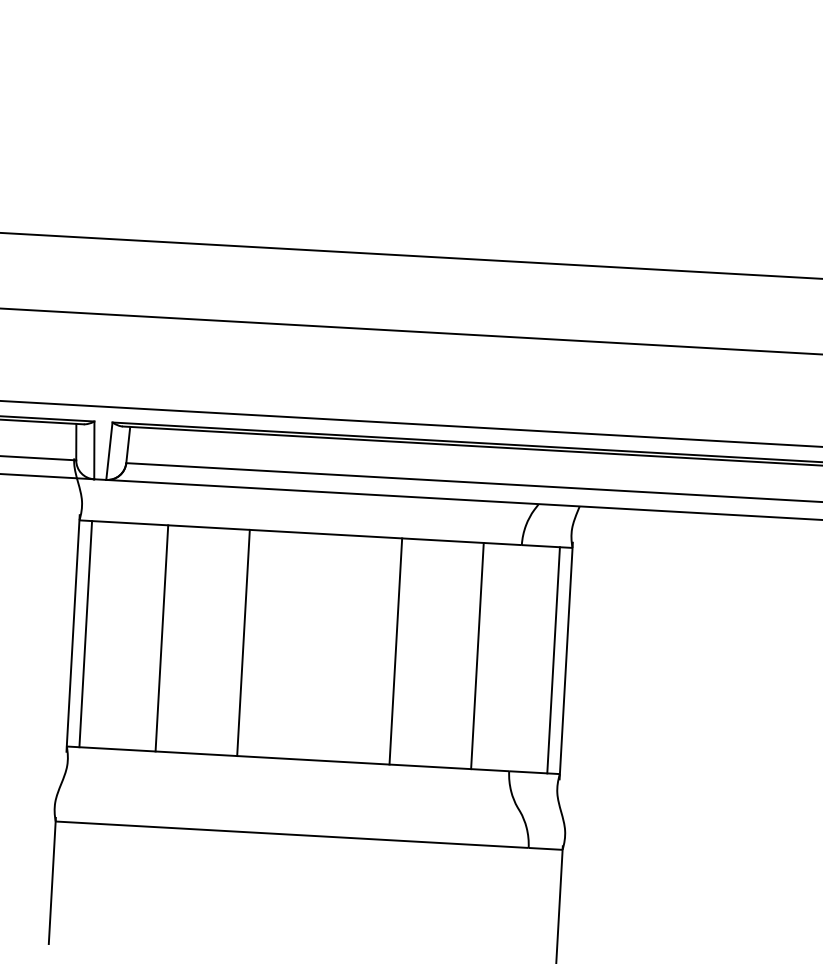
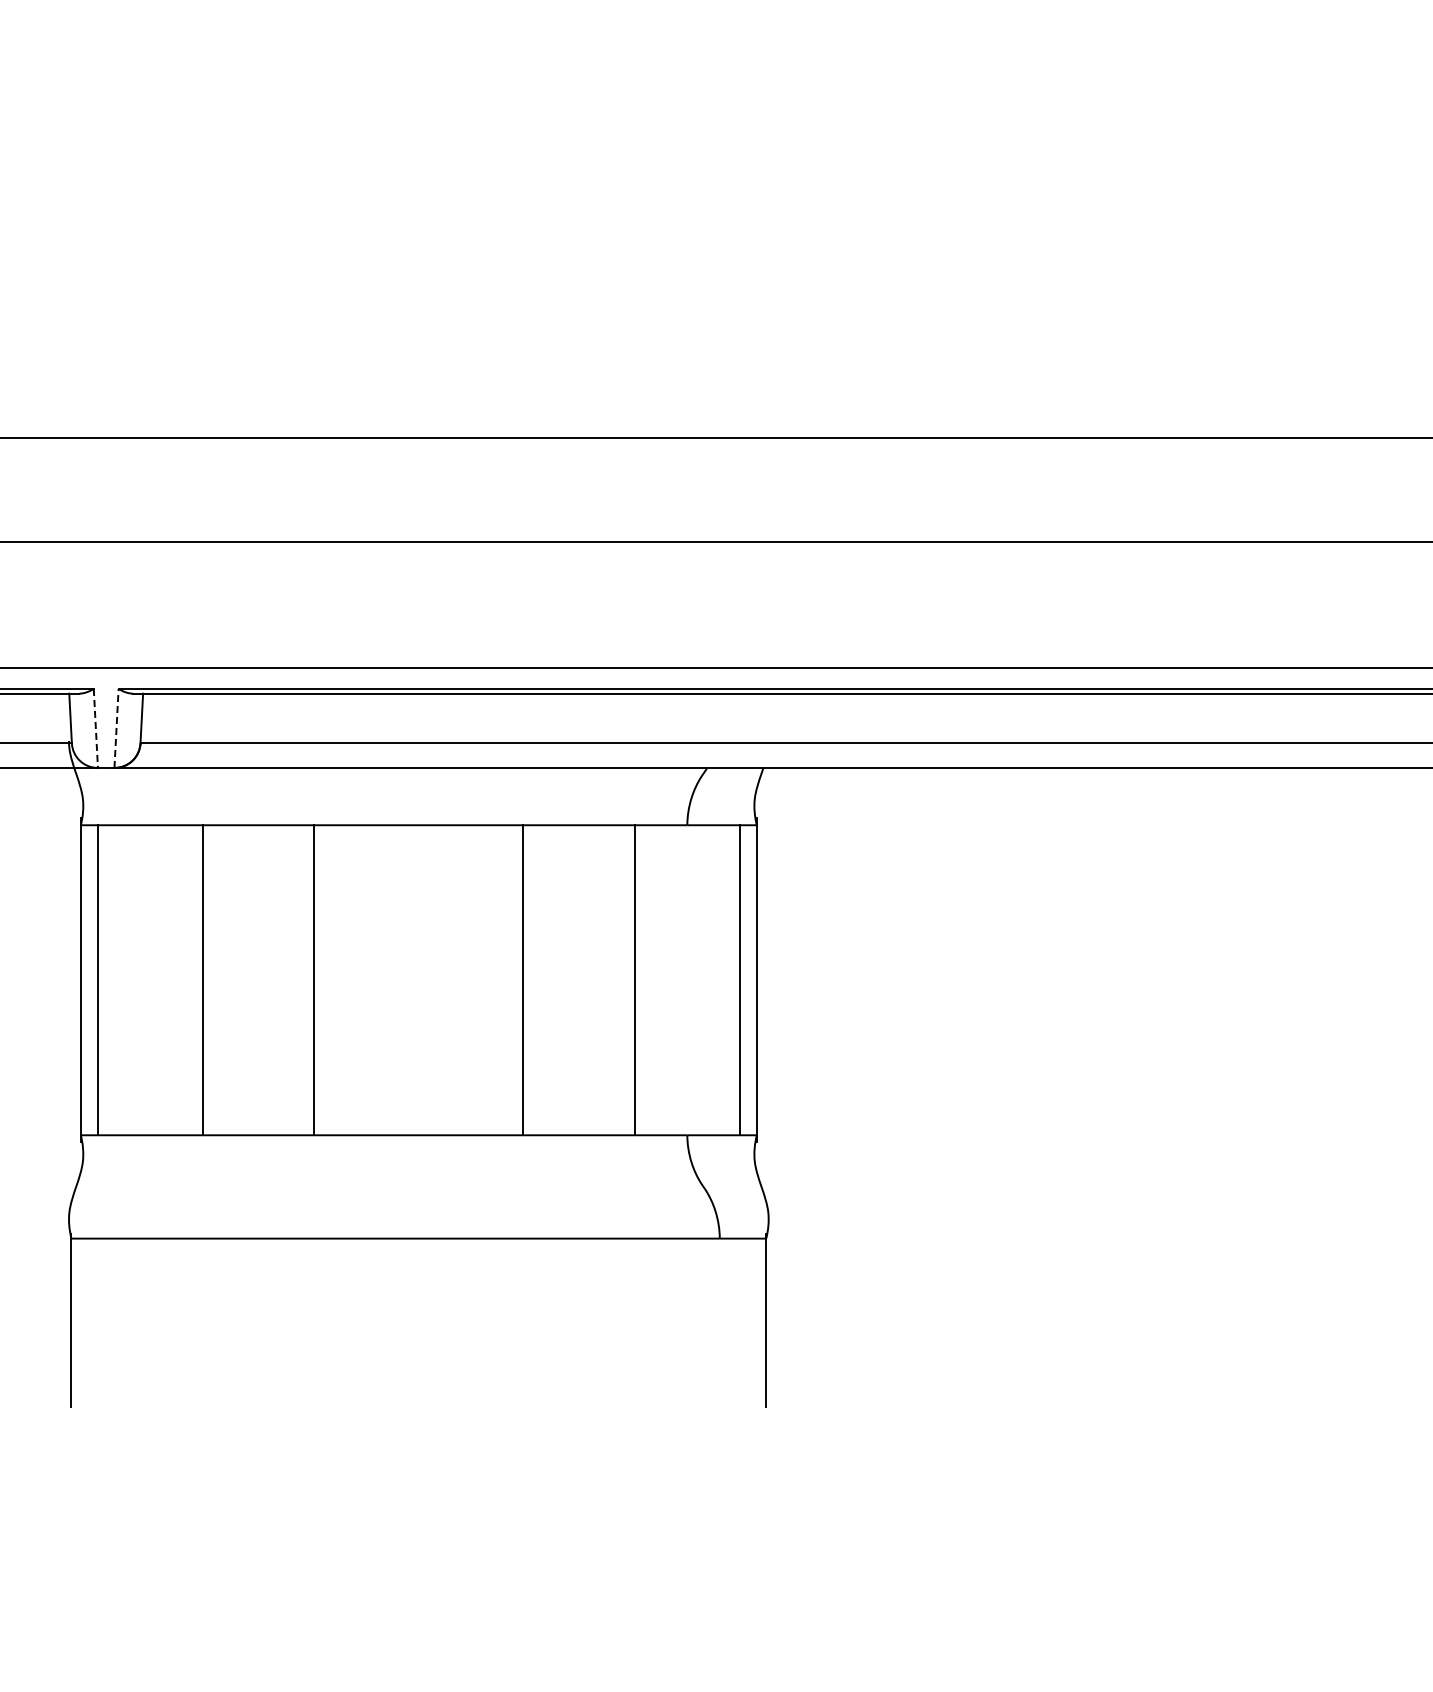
line: (94, 450) -> (95, 728), solid -> dashed
line: (109, 451) -> (116, 728), solid -> dashed

